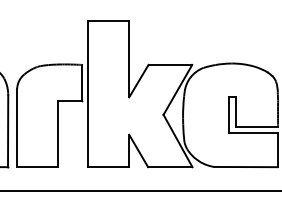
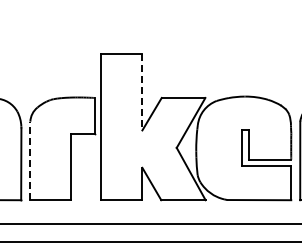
line: (129, 59) -> (142, 92), solid -> dashed
line: (17, 127) -> (30, 160), solid -> dashed

